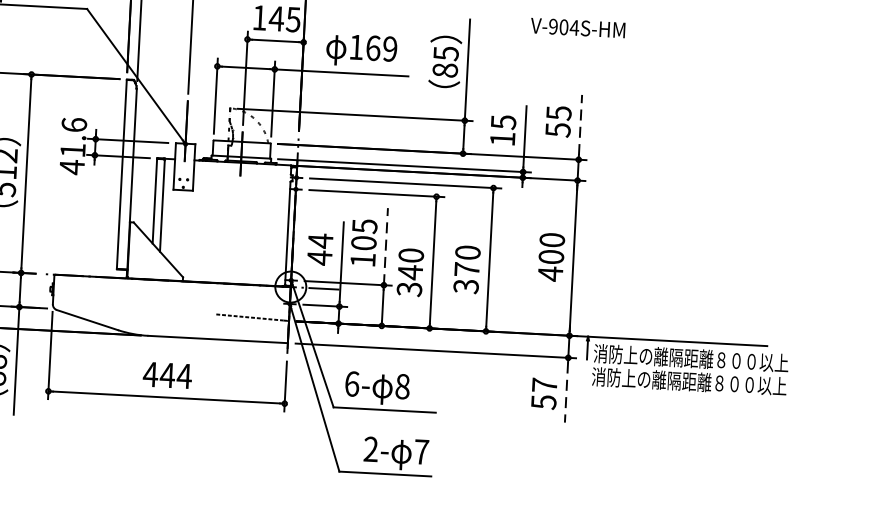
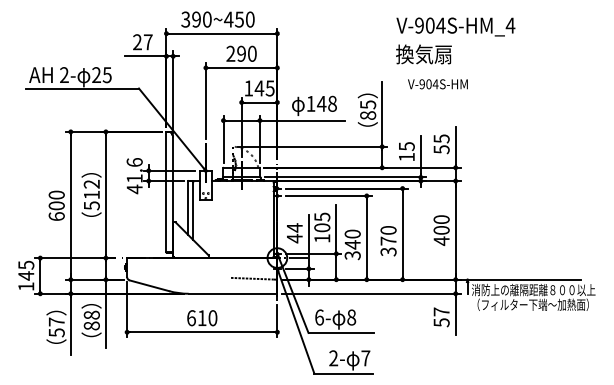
text: (577, 28) -> (437, 84), moved
text: (380, 48) -> (326, 103), 169 -> 148
line: (580, 124) -> (455, 145), dashed -> solid
line: (386, 246) -> (336, 229), dashed -> solid
text: (166, 375) -> (201, 318), 444 -> 610
text: (689, 381) -> (533, 304), 消防上の離隔距離８００以上 -> （フィルター下端～加熱面）
line: (566, 393) -> (455, 316), dashed -> solid

